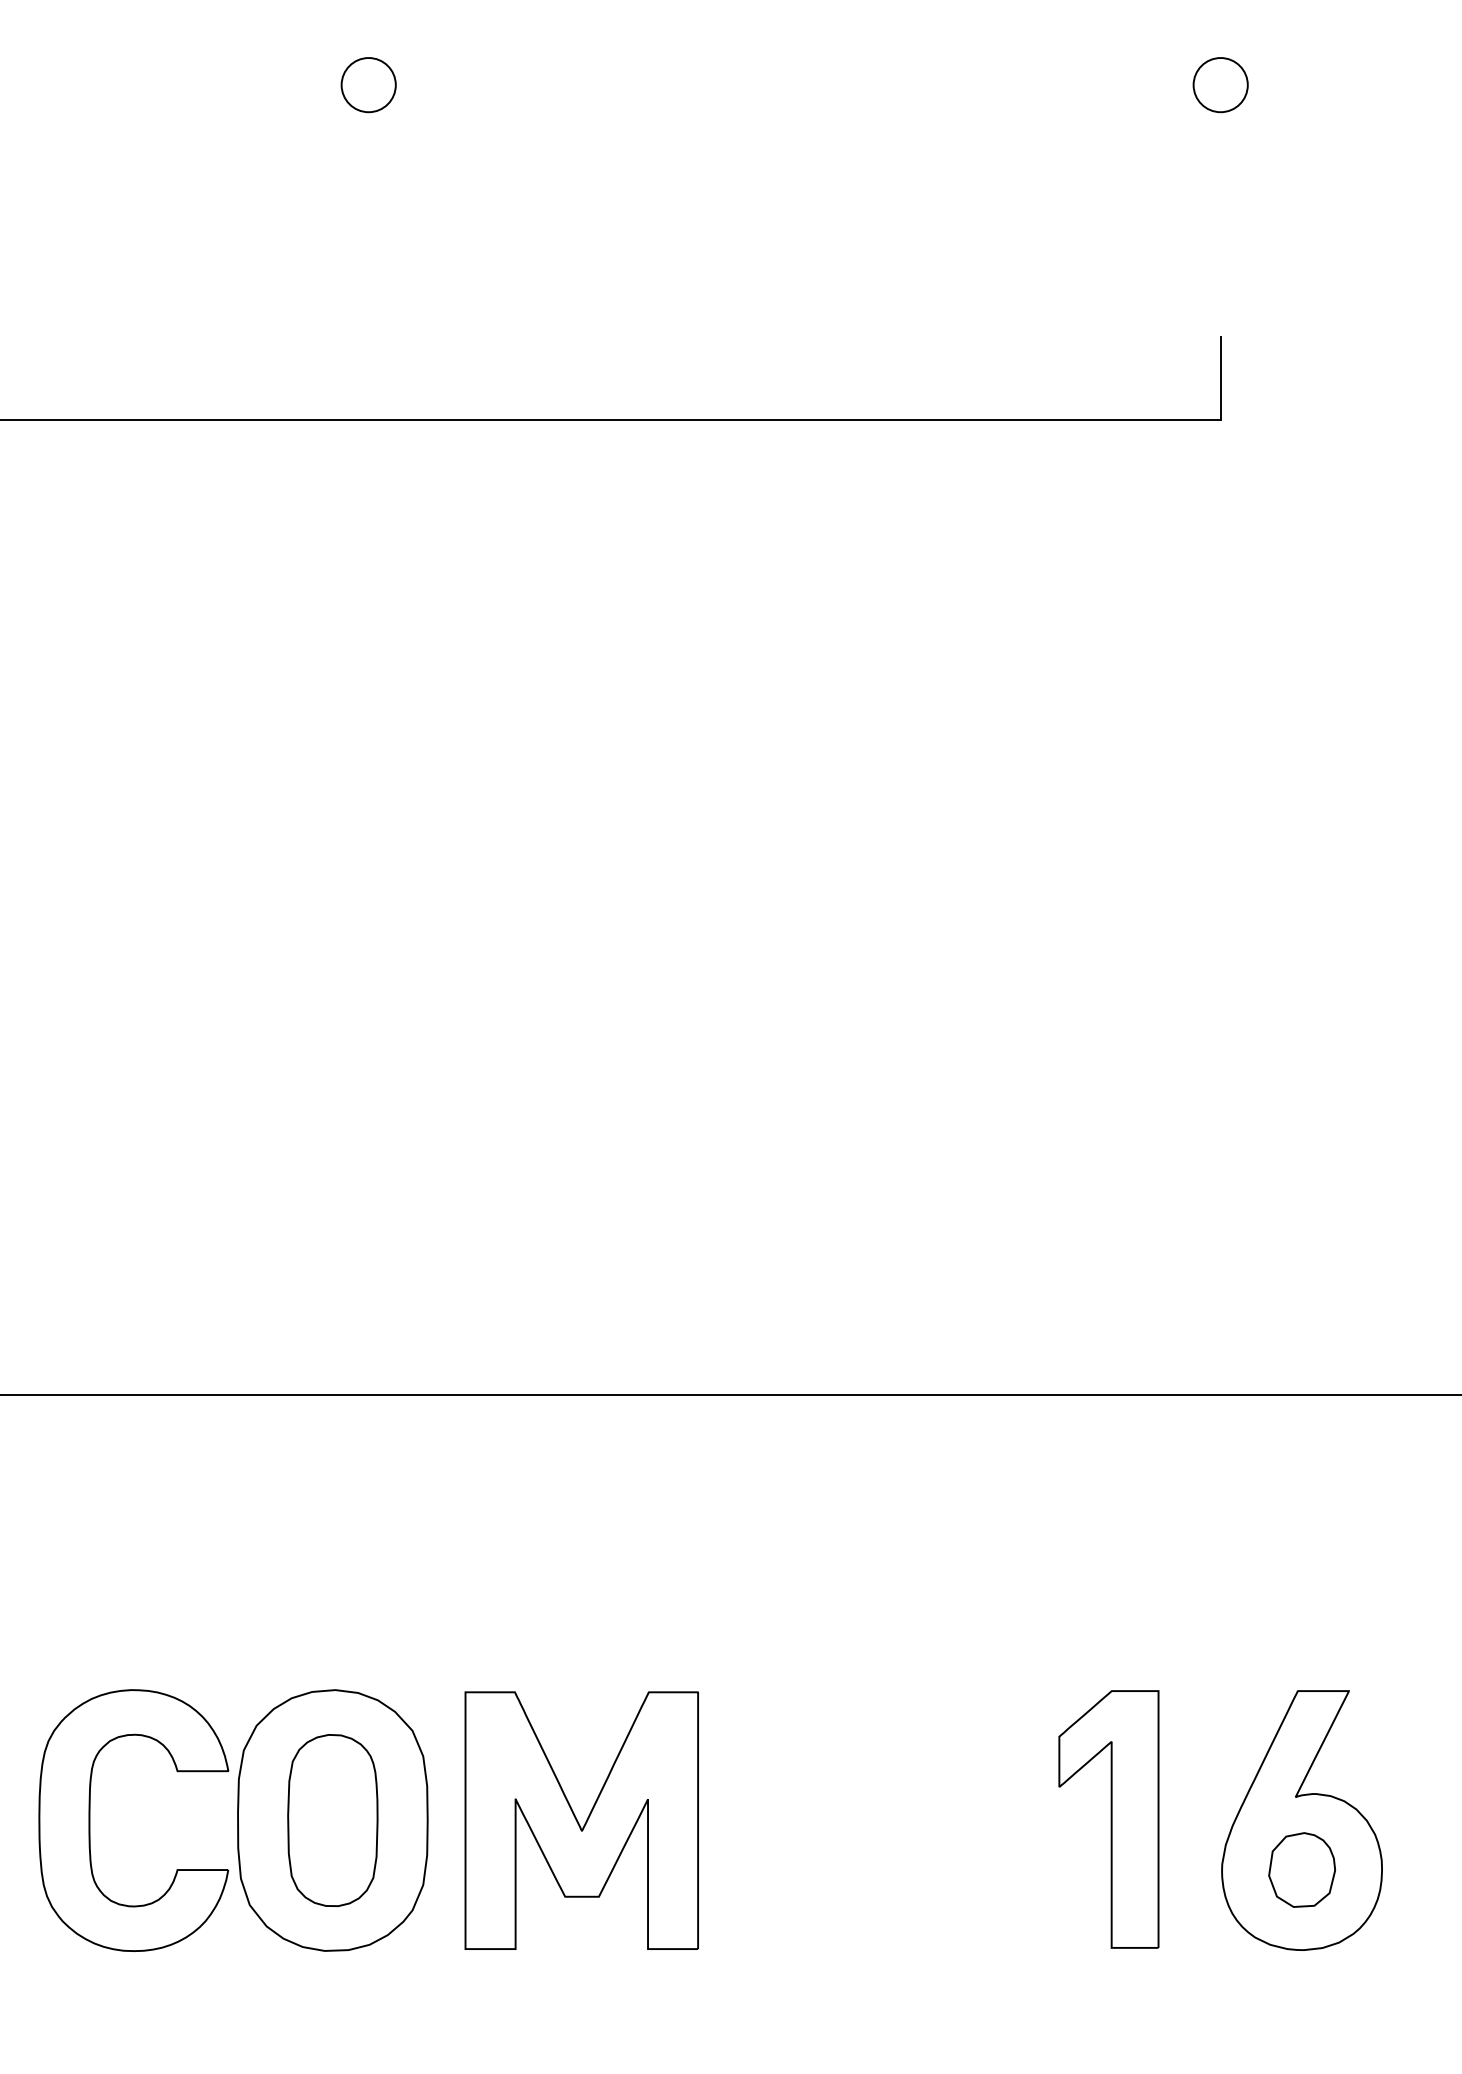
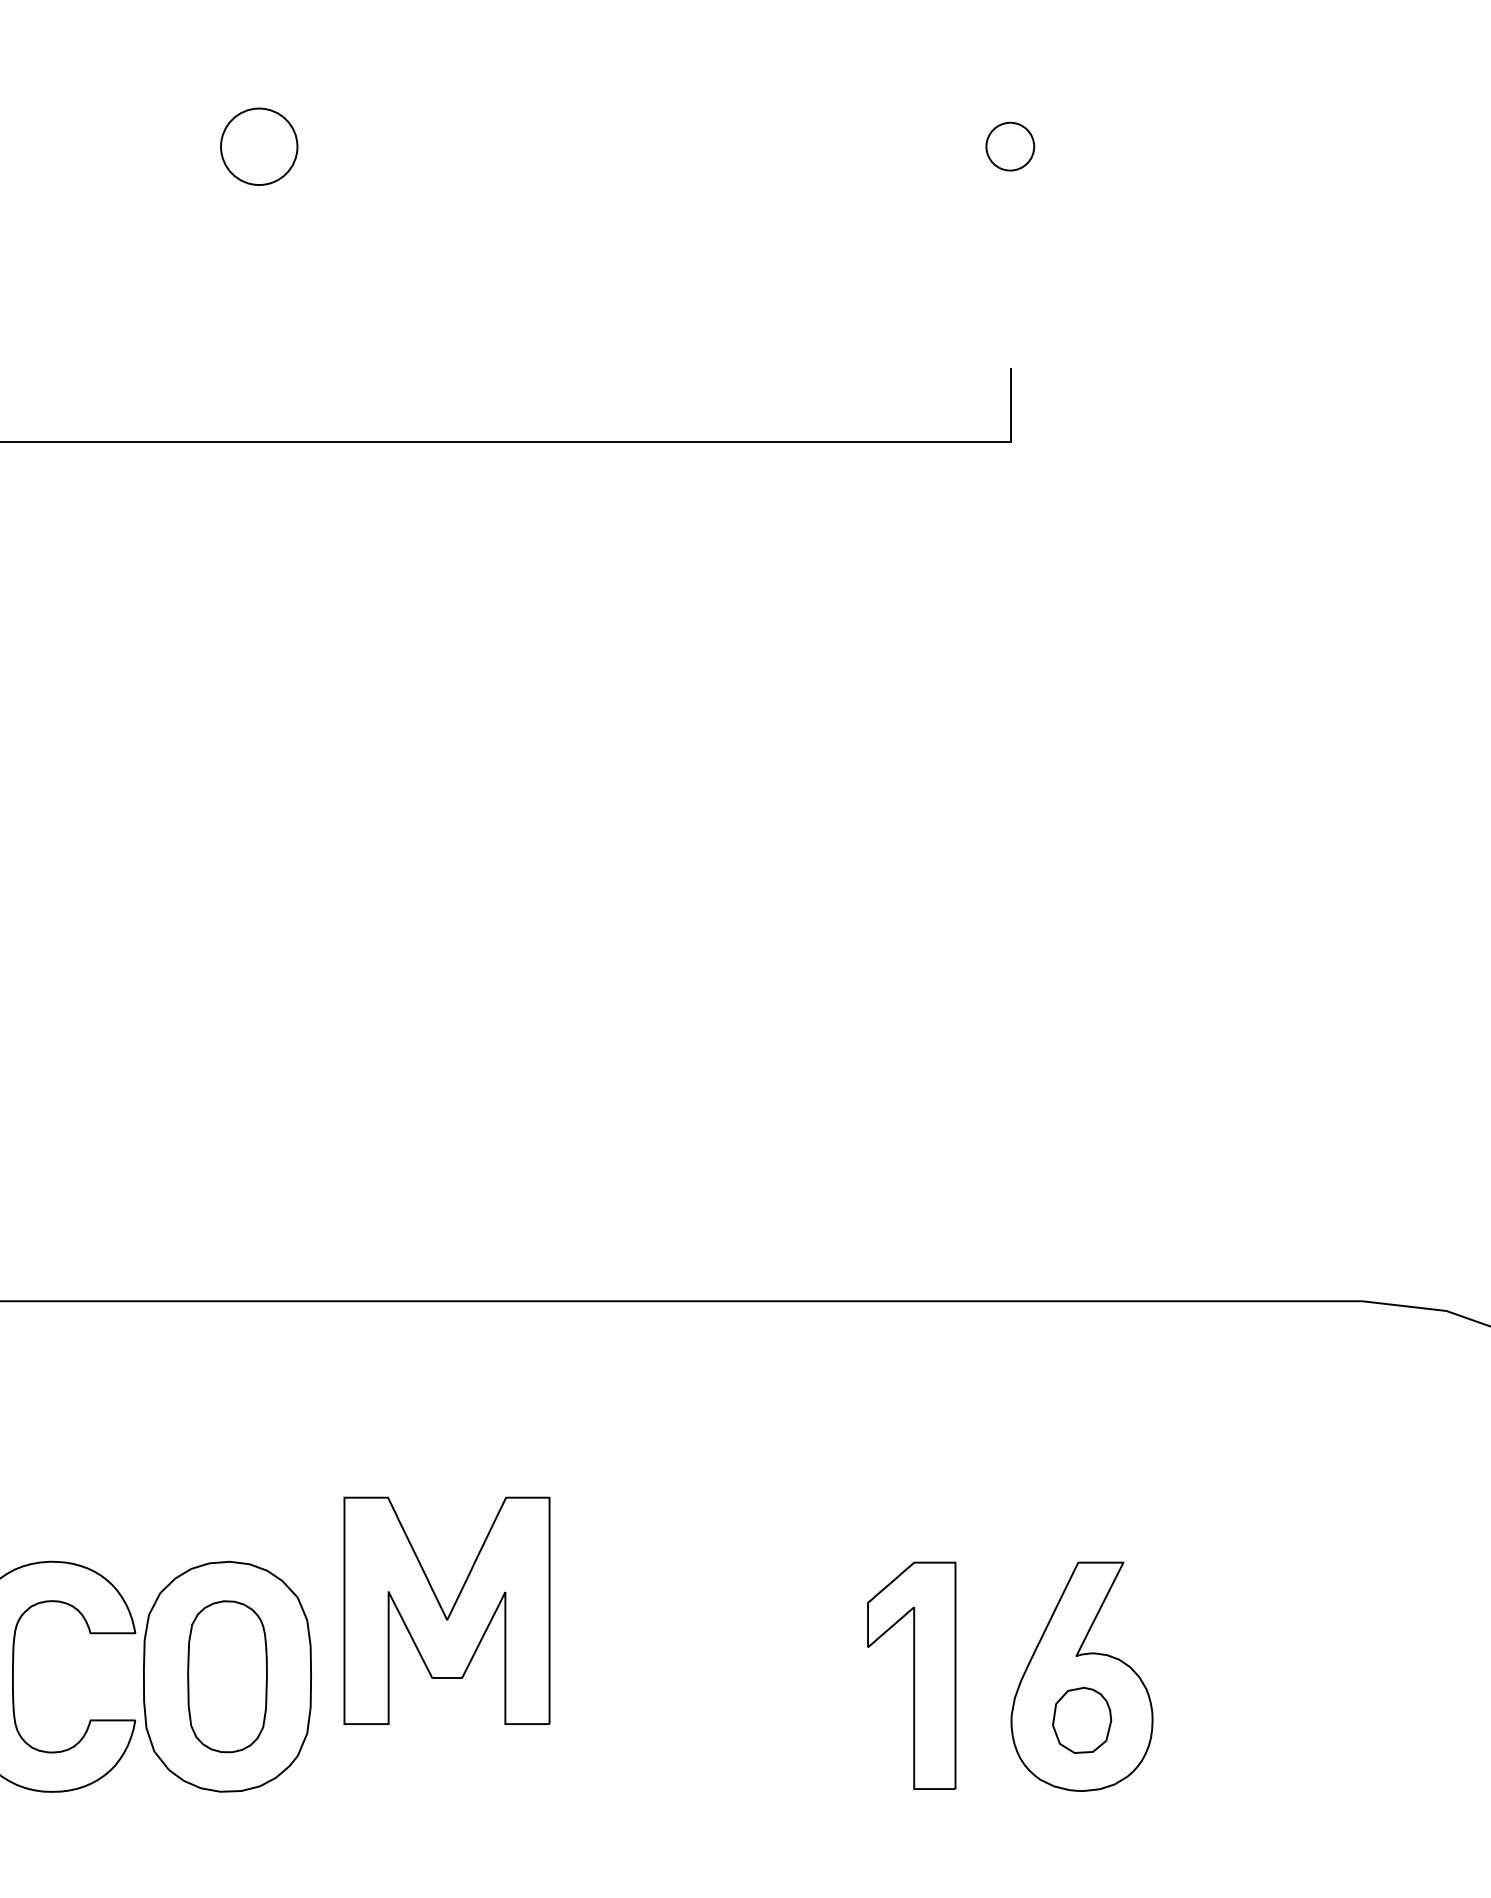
part: (367, 84) -> (258, 146), size x1.6
part: (581, 1820) -> (446, 1610), moved

